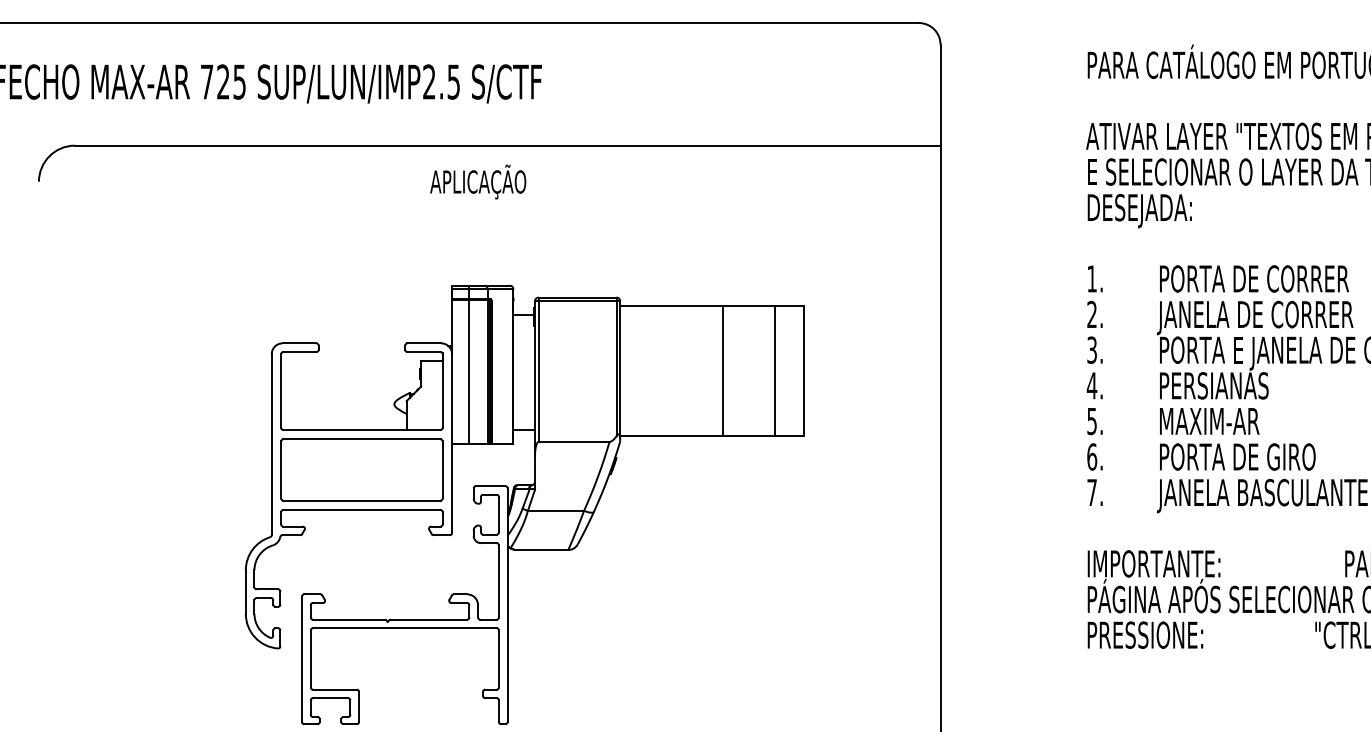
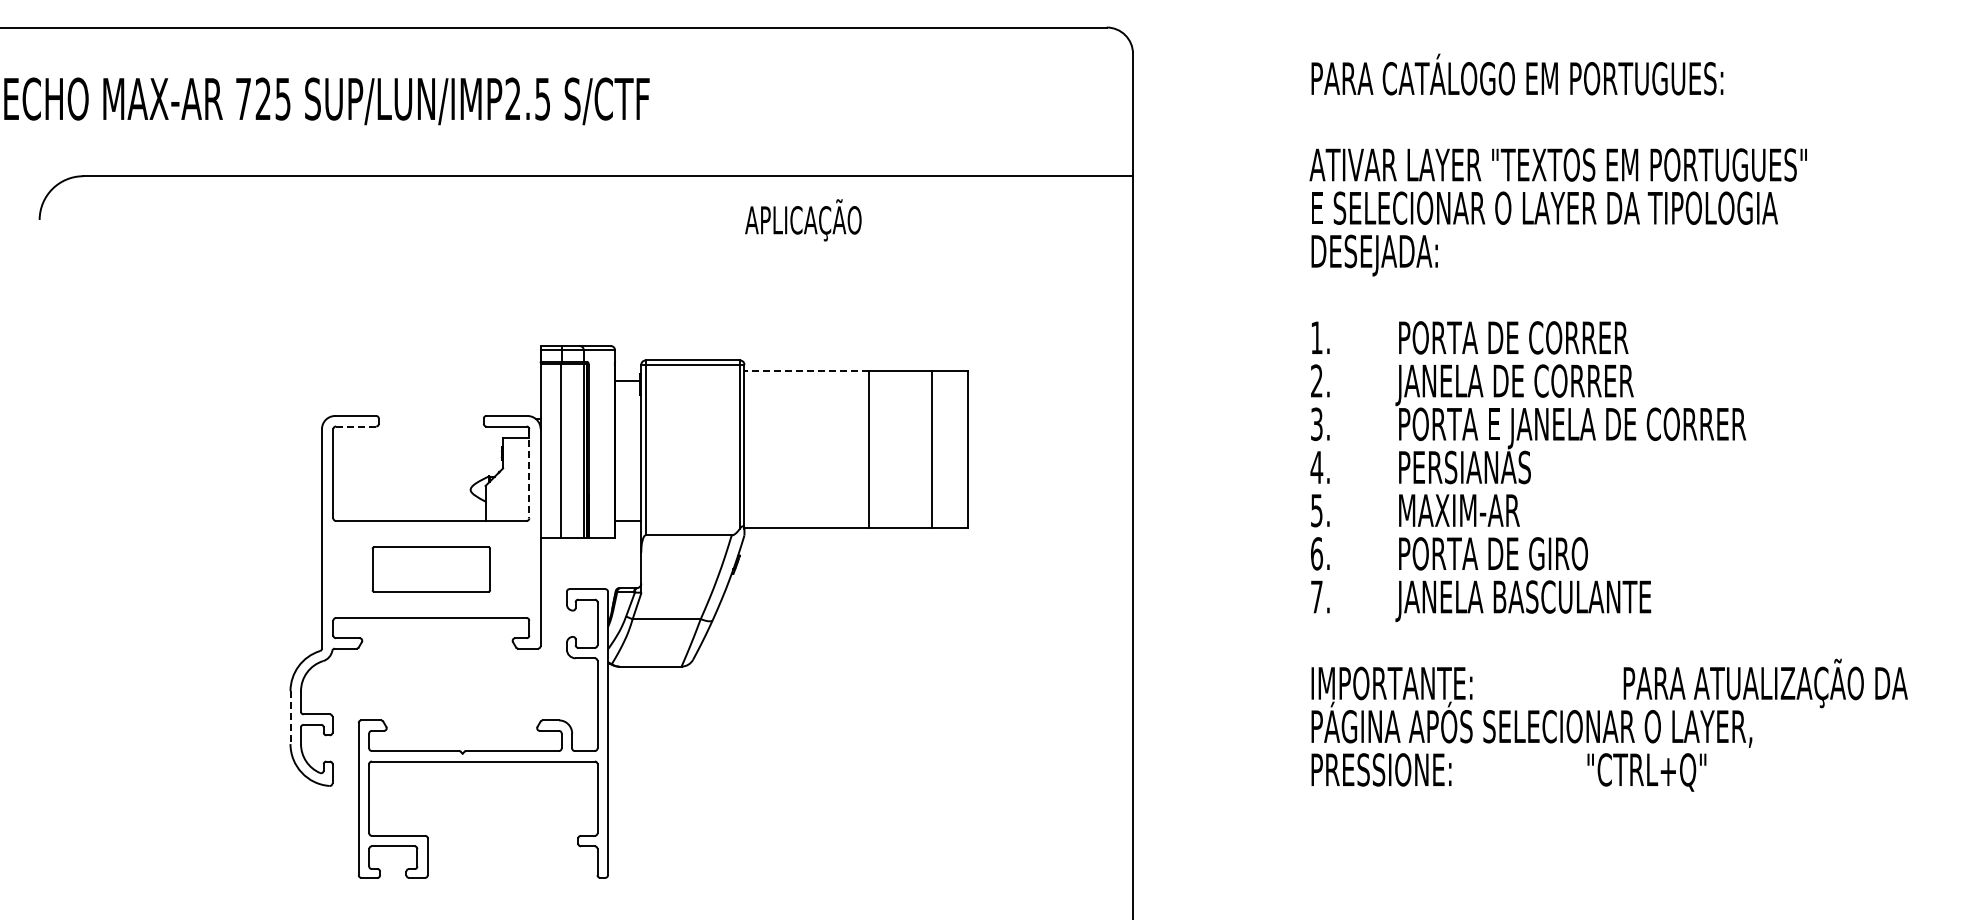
text: (478, 182) -> (803, 220), moved
line: (671, 305) -> (806, 370), solid -> dashed
line: (300, 352) -> (356, 426), solid -> dashed
line: (442, 390) -> (529, 473), solid -> dashed
part: (362, 469) -> (431, 569), size x0.6
line: (245, 592) -> (290, 718), solid -> dashed

